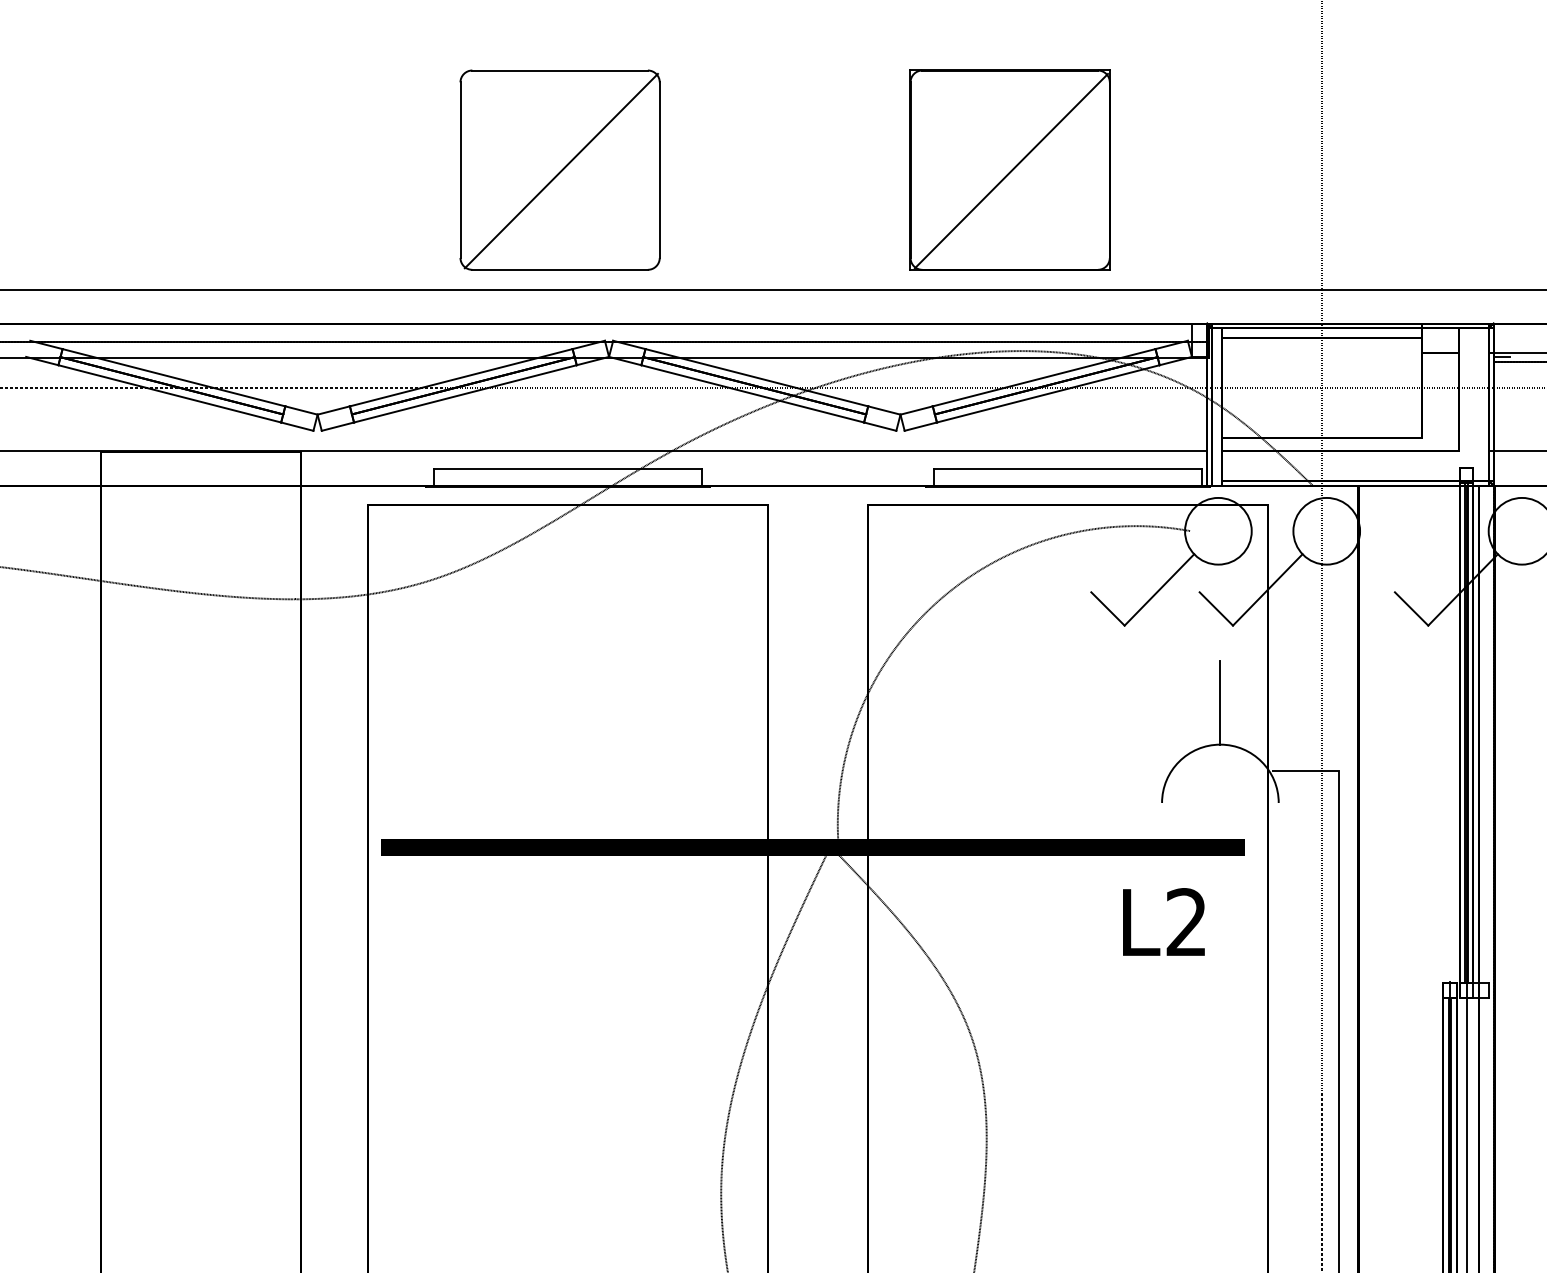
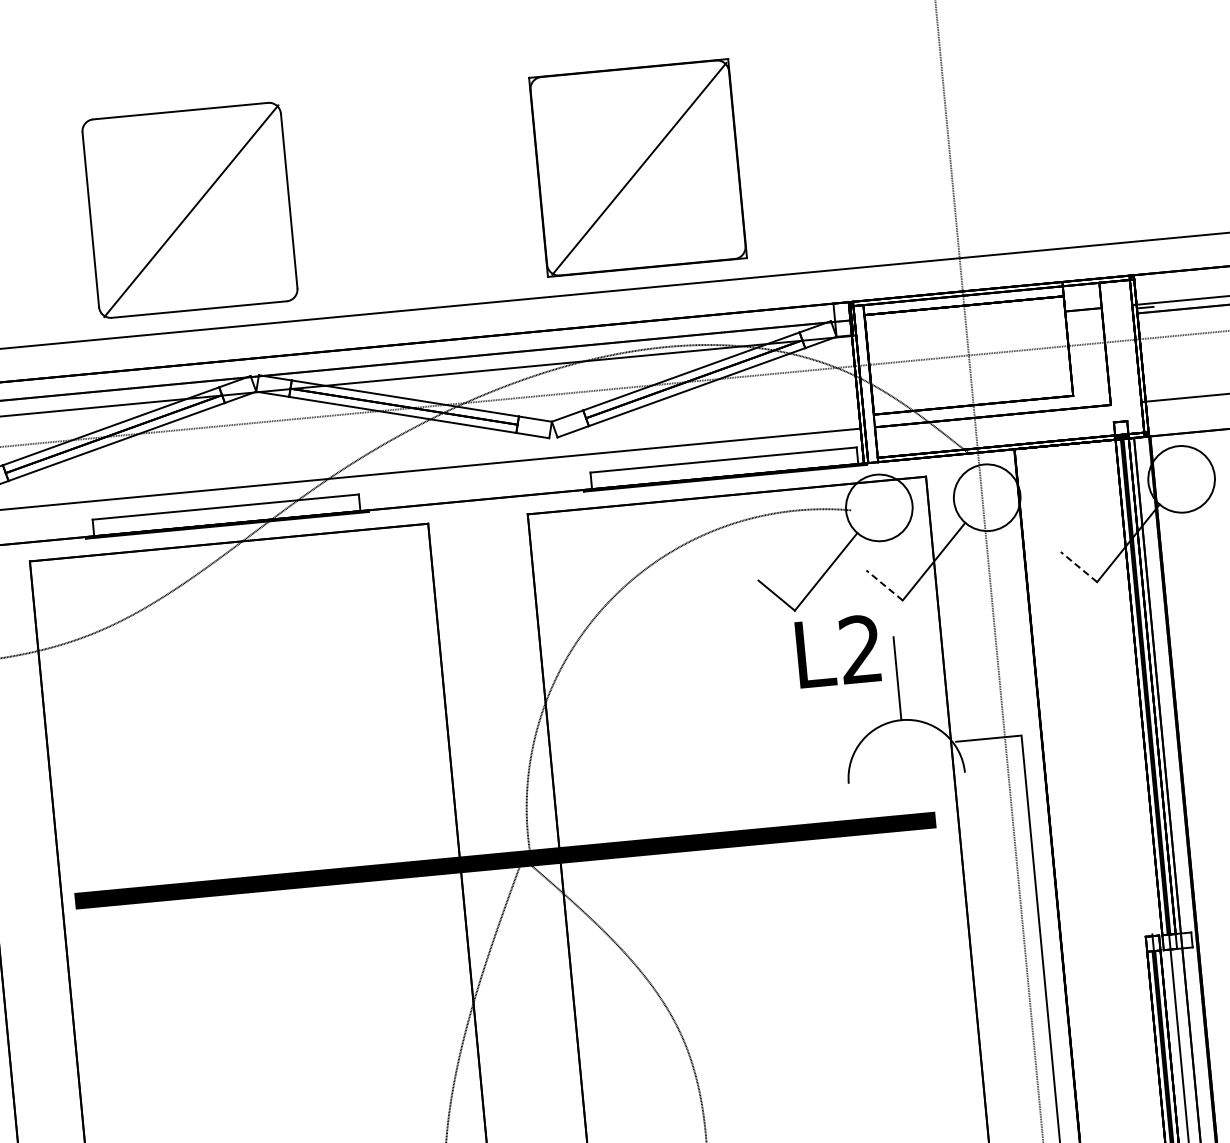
line: (1216, 608) -> (884, 584), solid -> dashed
line: (1411, 608) -> (1078, 566), solid -> dashed
text: (1163, 921) -> (837, 650), moved

